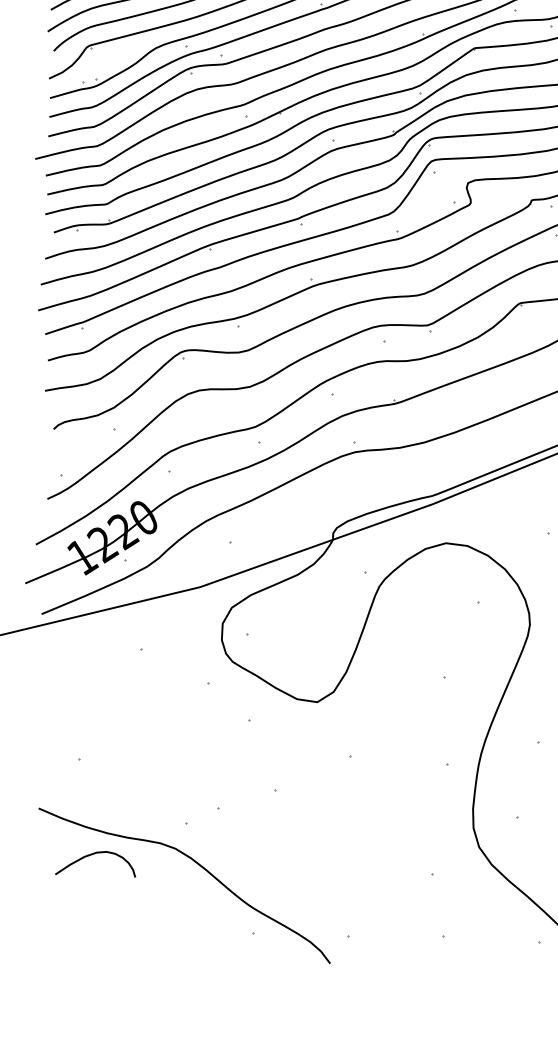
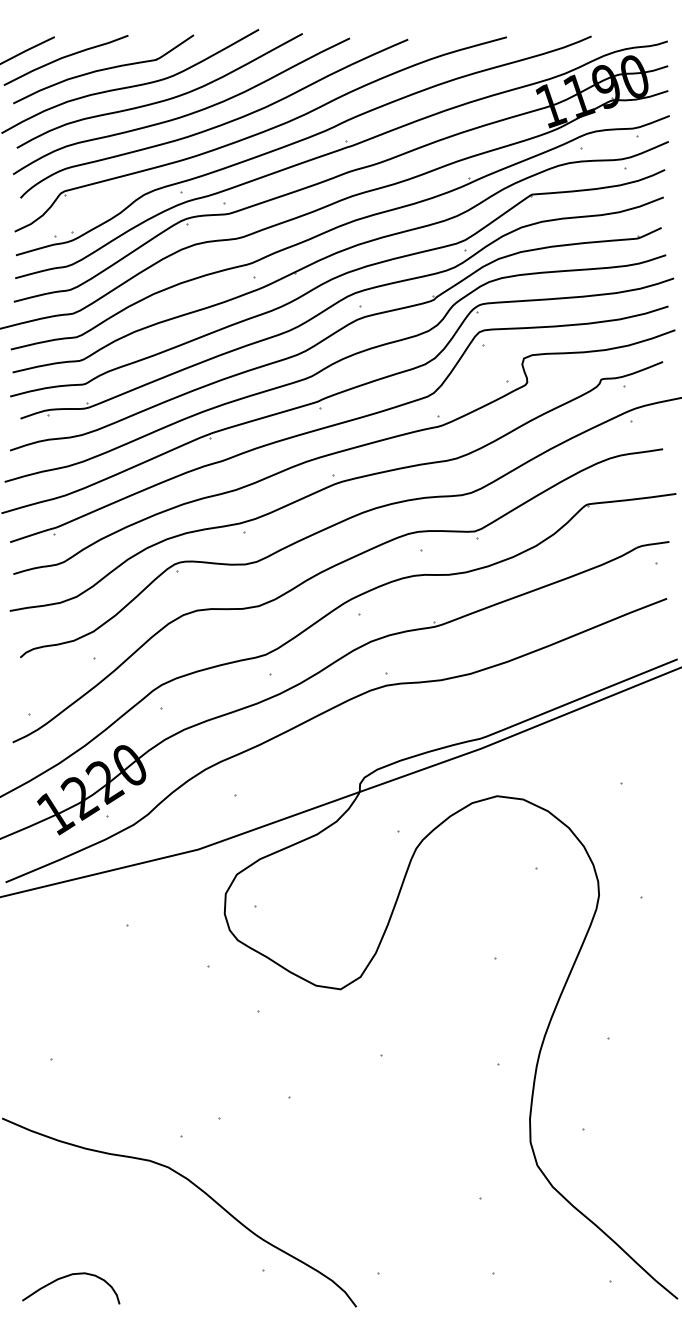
curve: (91, 855) -> (66, 1277), moved

